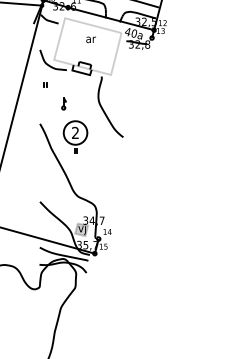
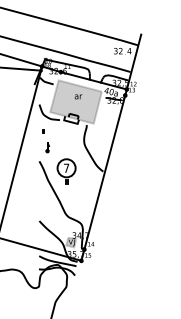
fill: (87, 45) -> (75, 101), added
part: (63, 103) -> (47, 147), moved
text: (75, 131) -> (66, 167), 2 -> 7
line: (124, 138) -> (104, 172), added

